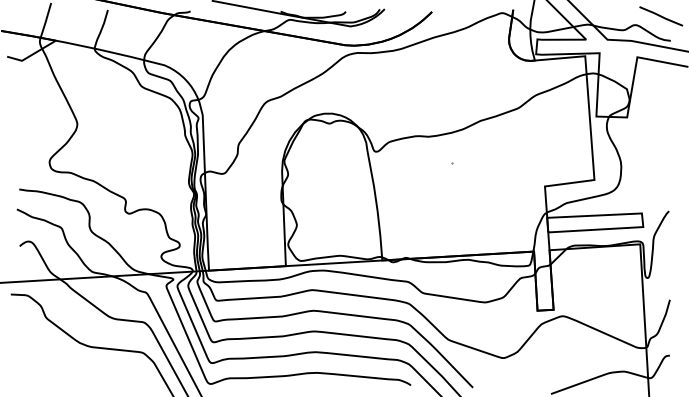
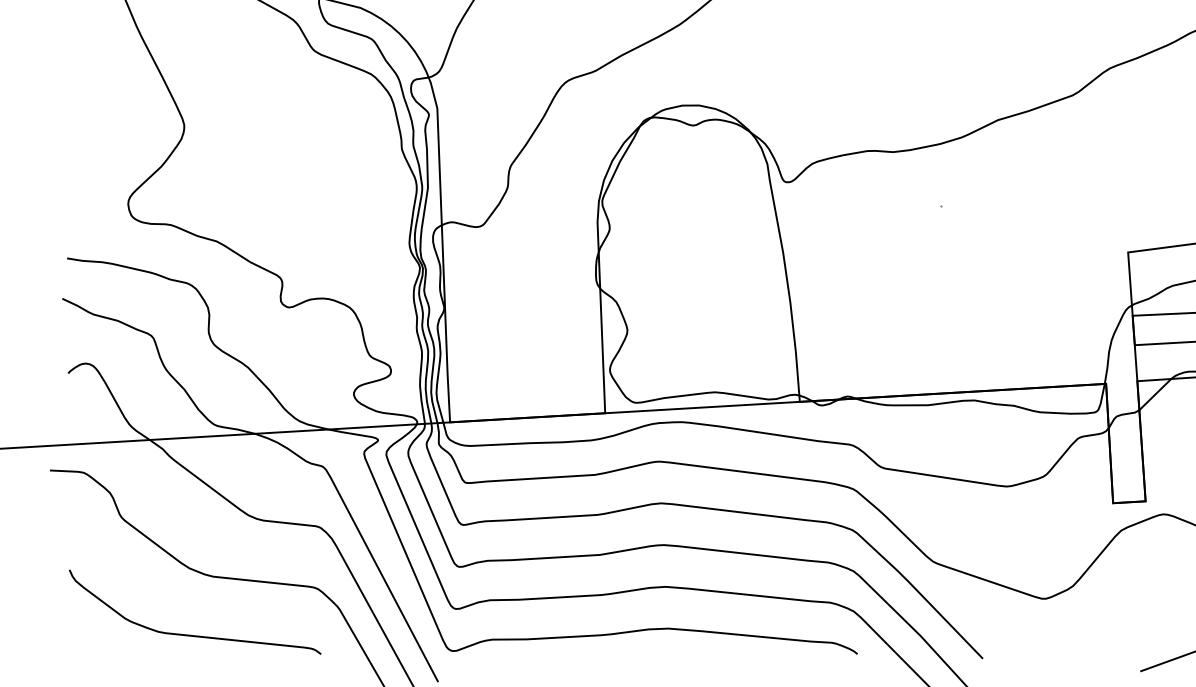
curve: (82, 375) -> (194, 633), added

